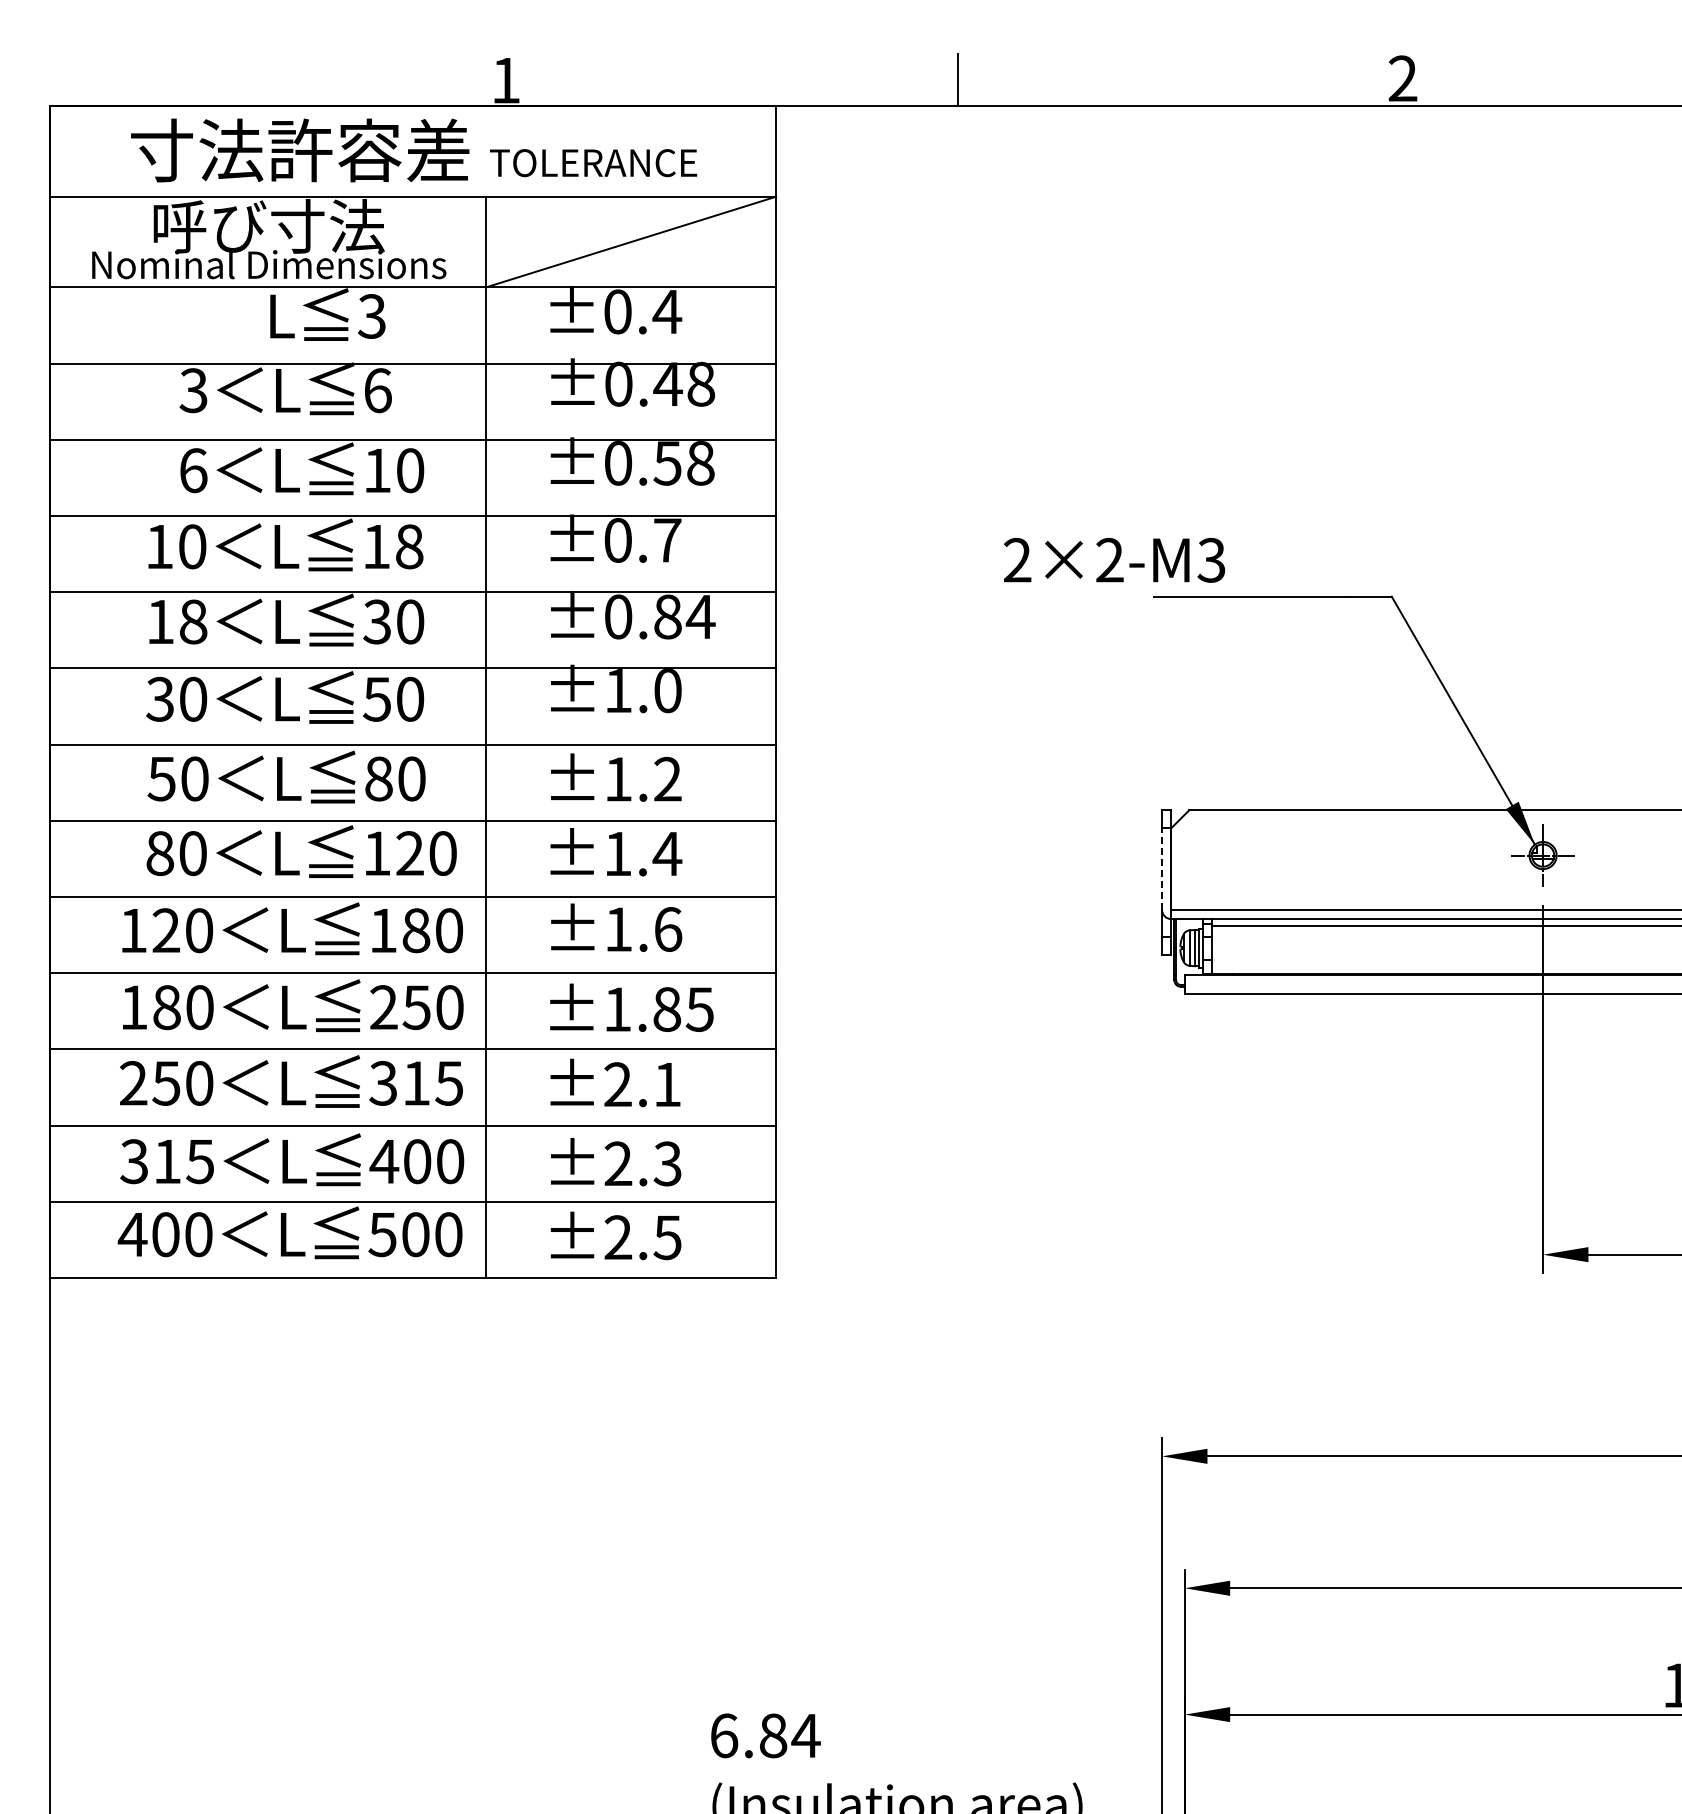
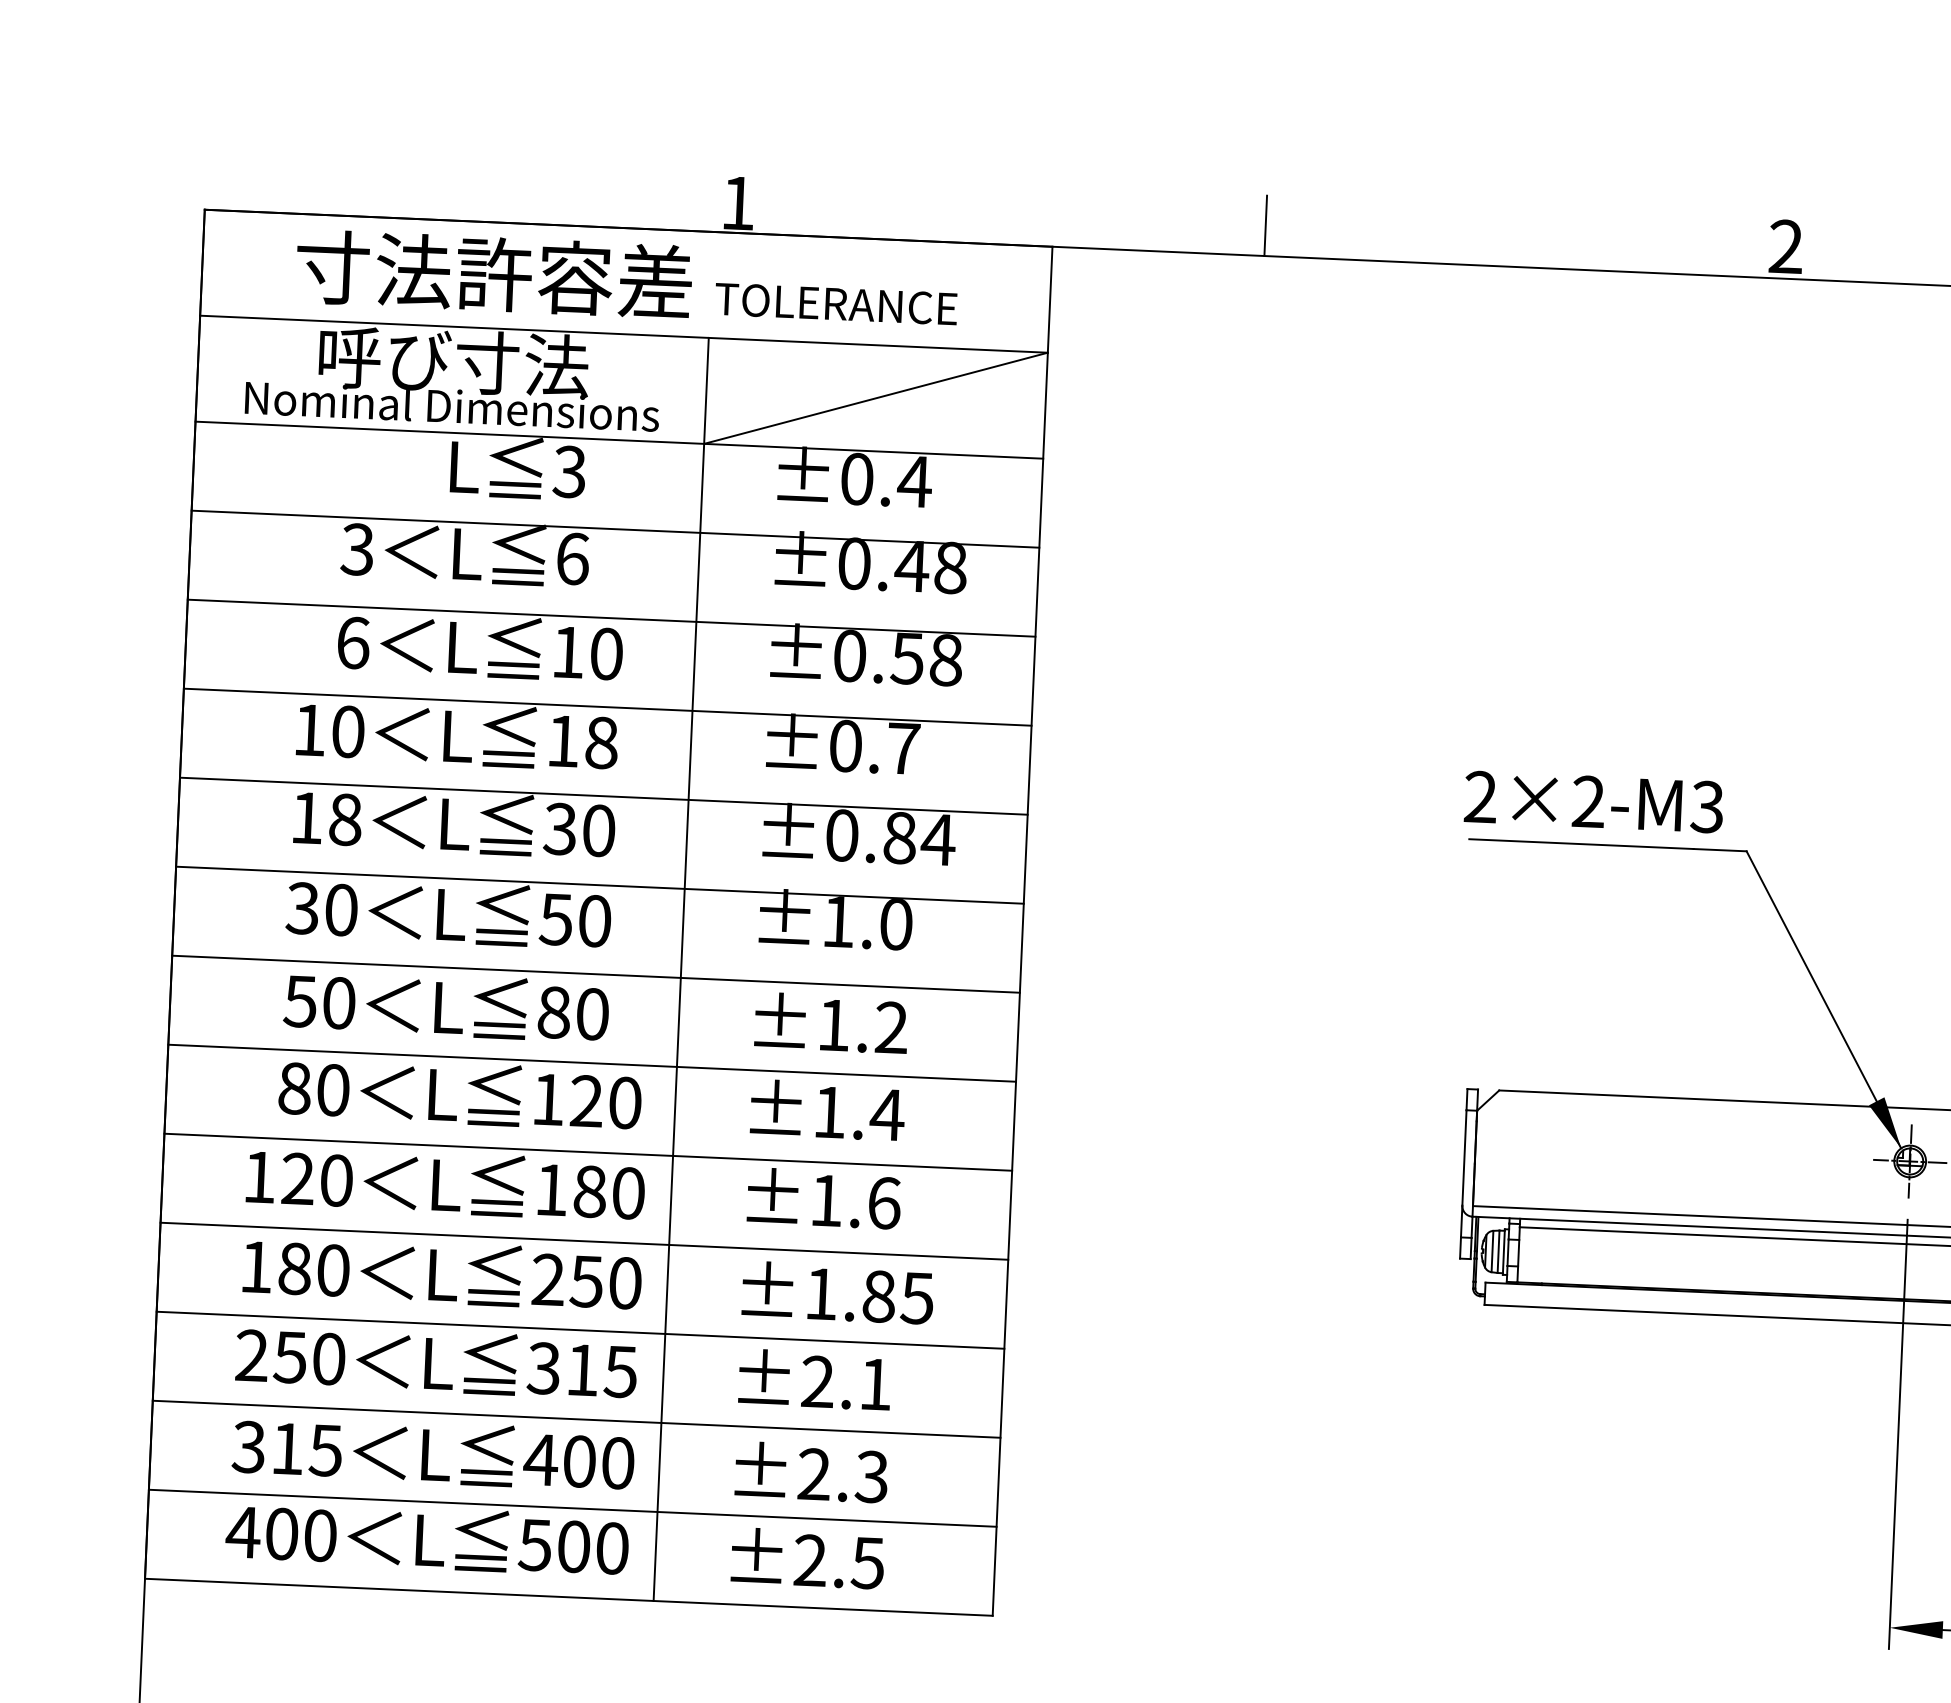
text: (1114, 559) -> (1594, 801), moved
line: (1162, 869) -> (1464, 1158), dashed -> solid

